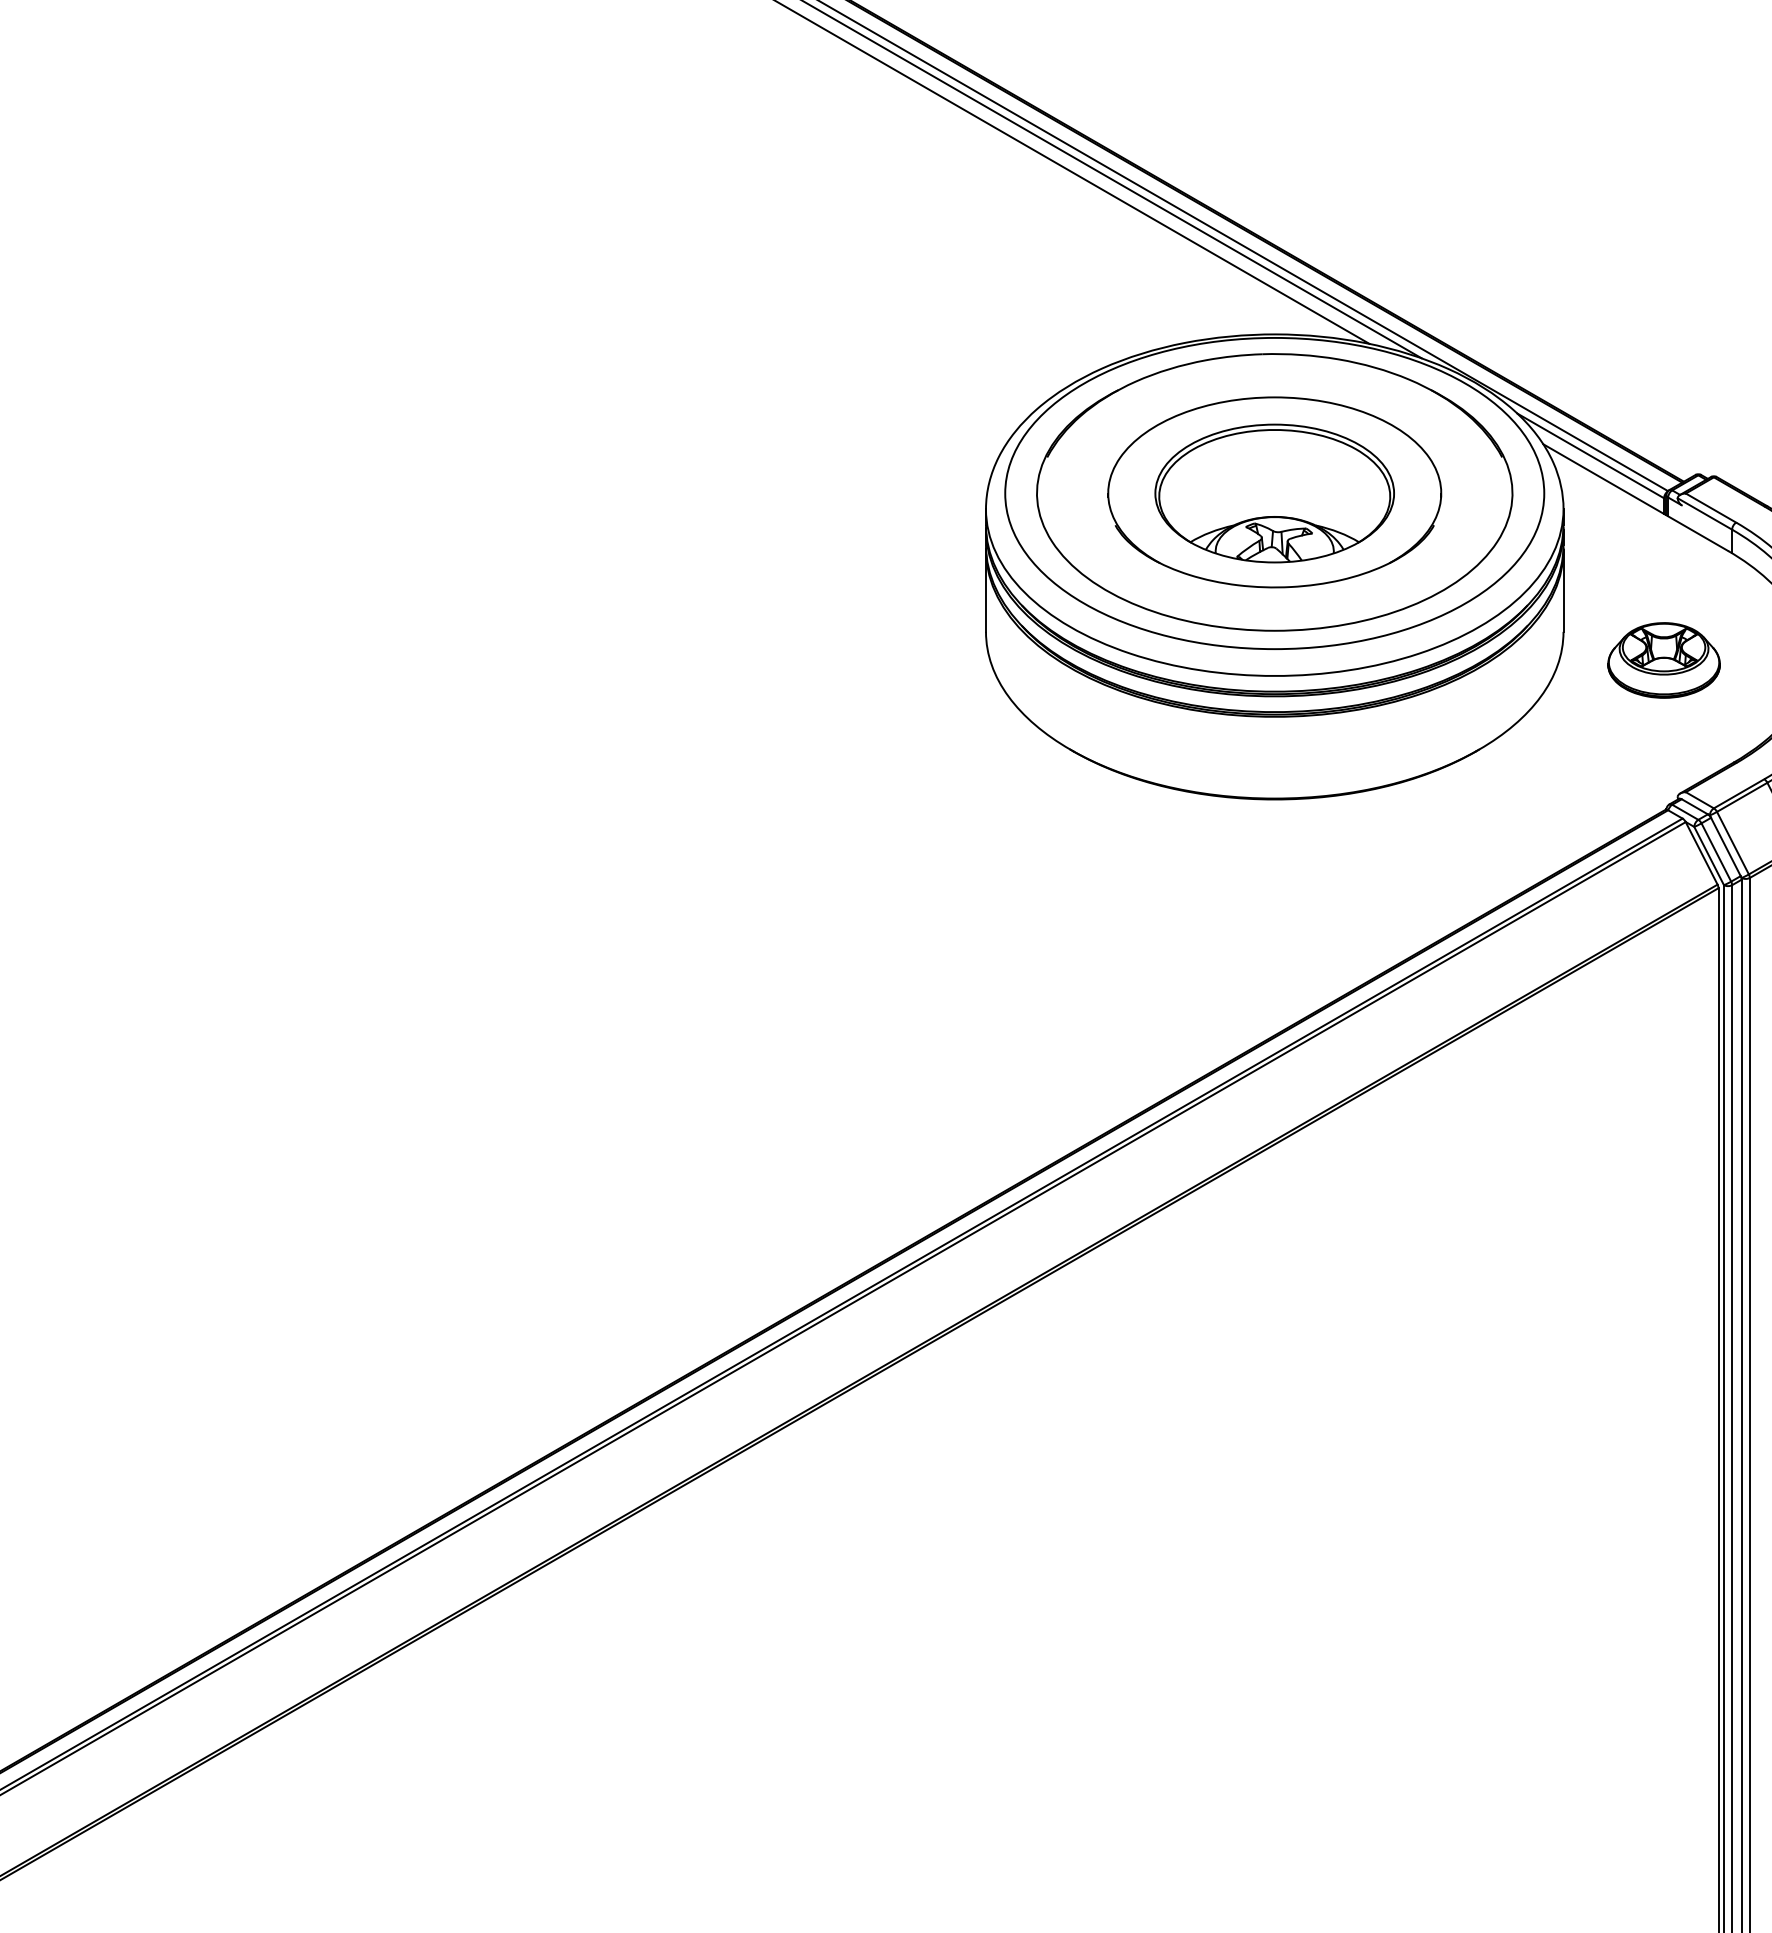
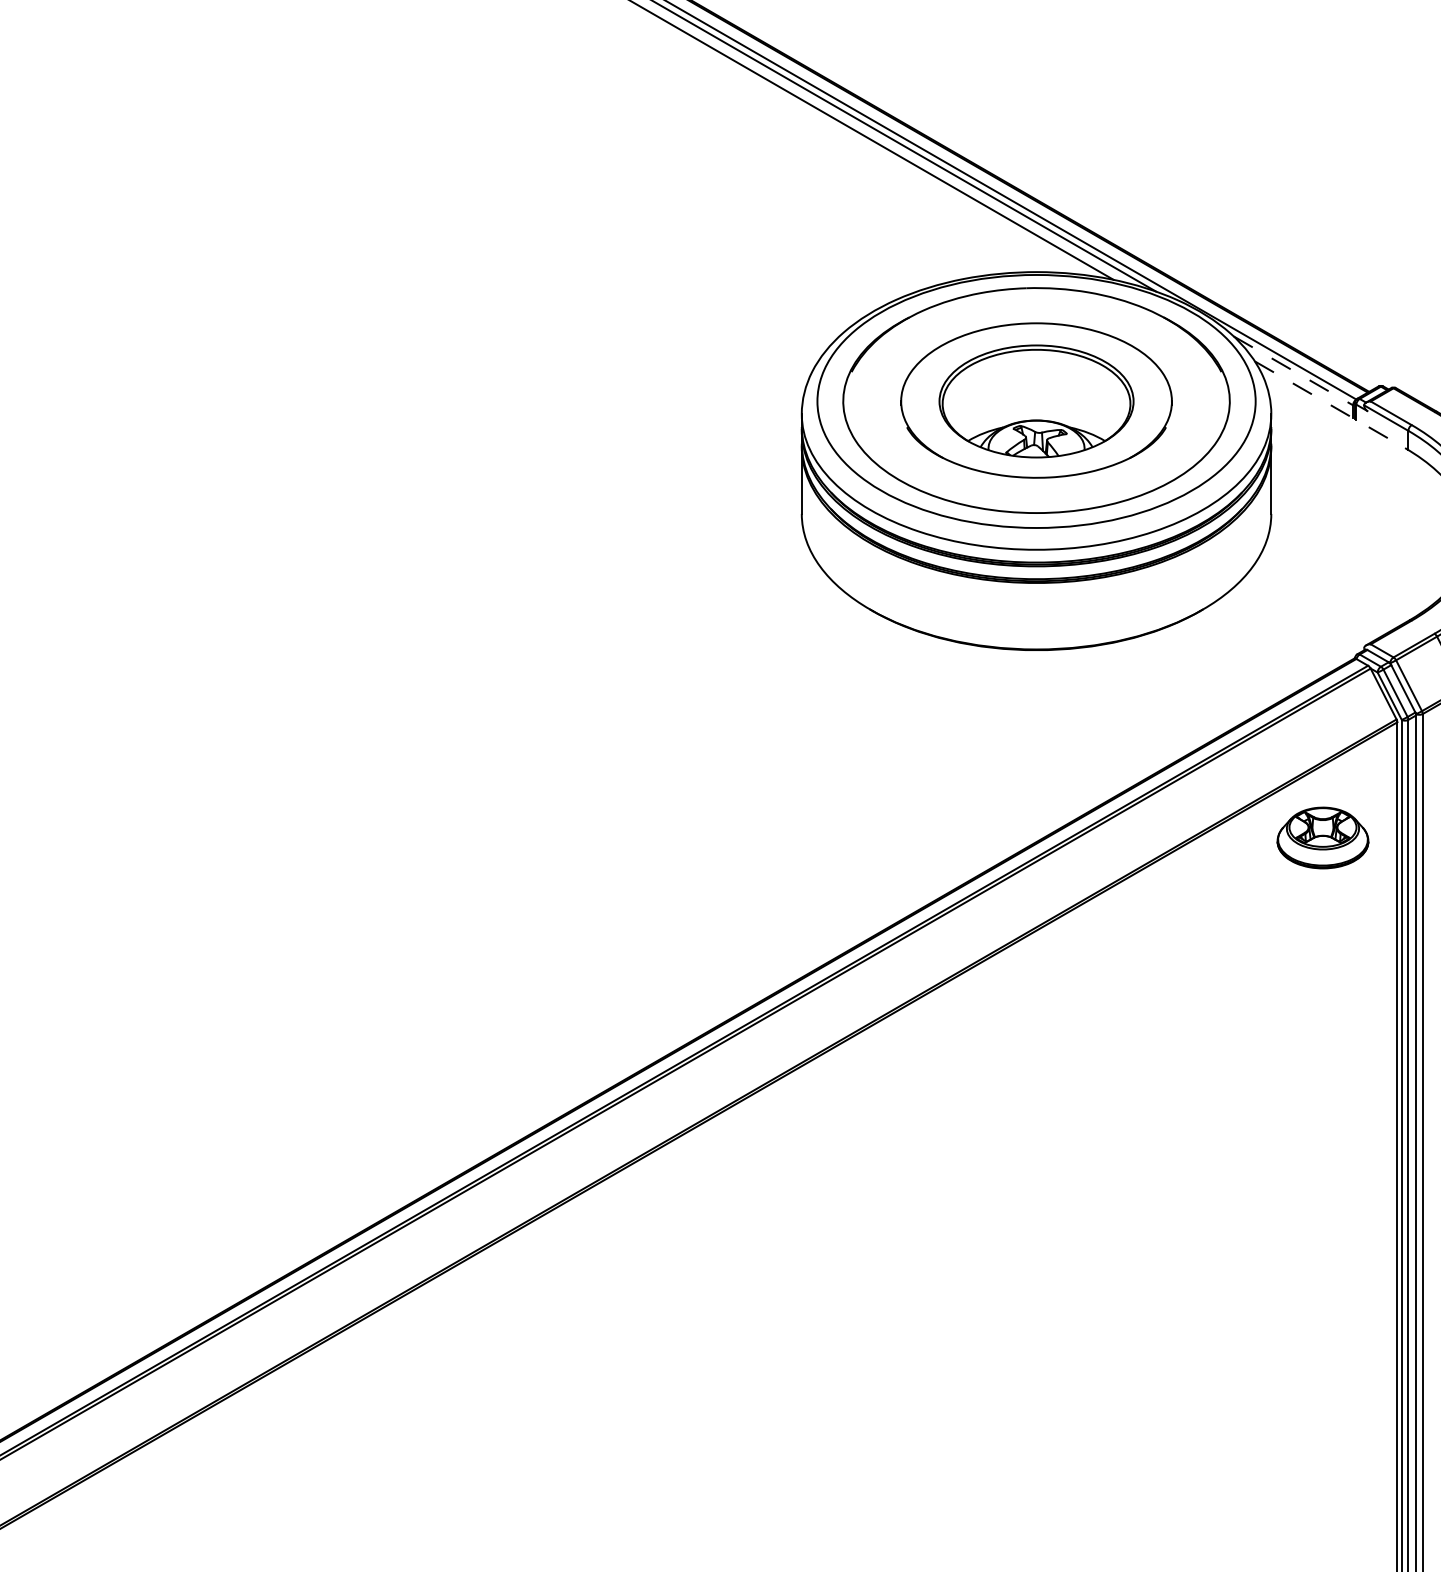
line: (1590, 455) -> (1293, 370), solid -> dashed
line: (1635, 497) -> (1329, 404), solid -> dashed
part: (1663, 660) -> (1322, 838), moved

